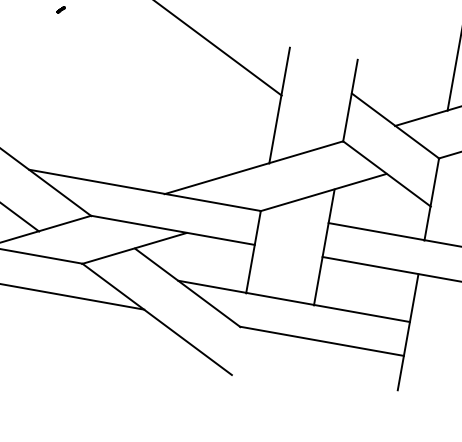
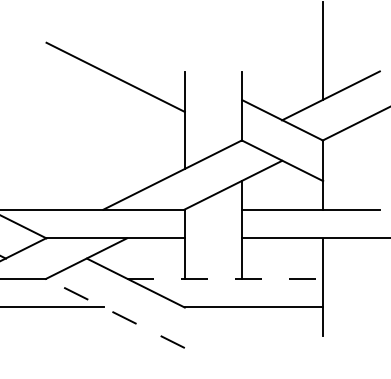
line: (294, 301) -> (225, 278), solid -> dashed
line: (157, 319) -> (115, 313), solid -> dashed

